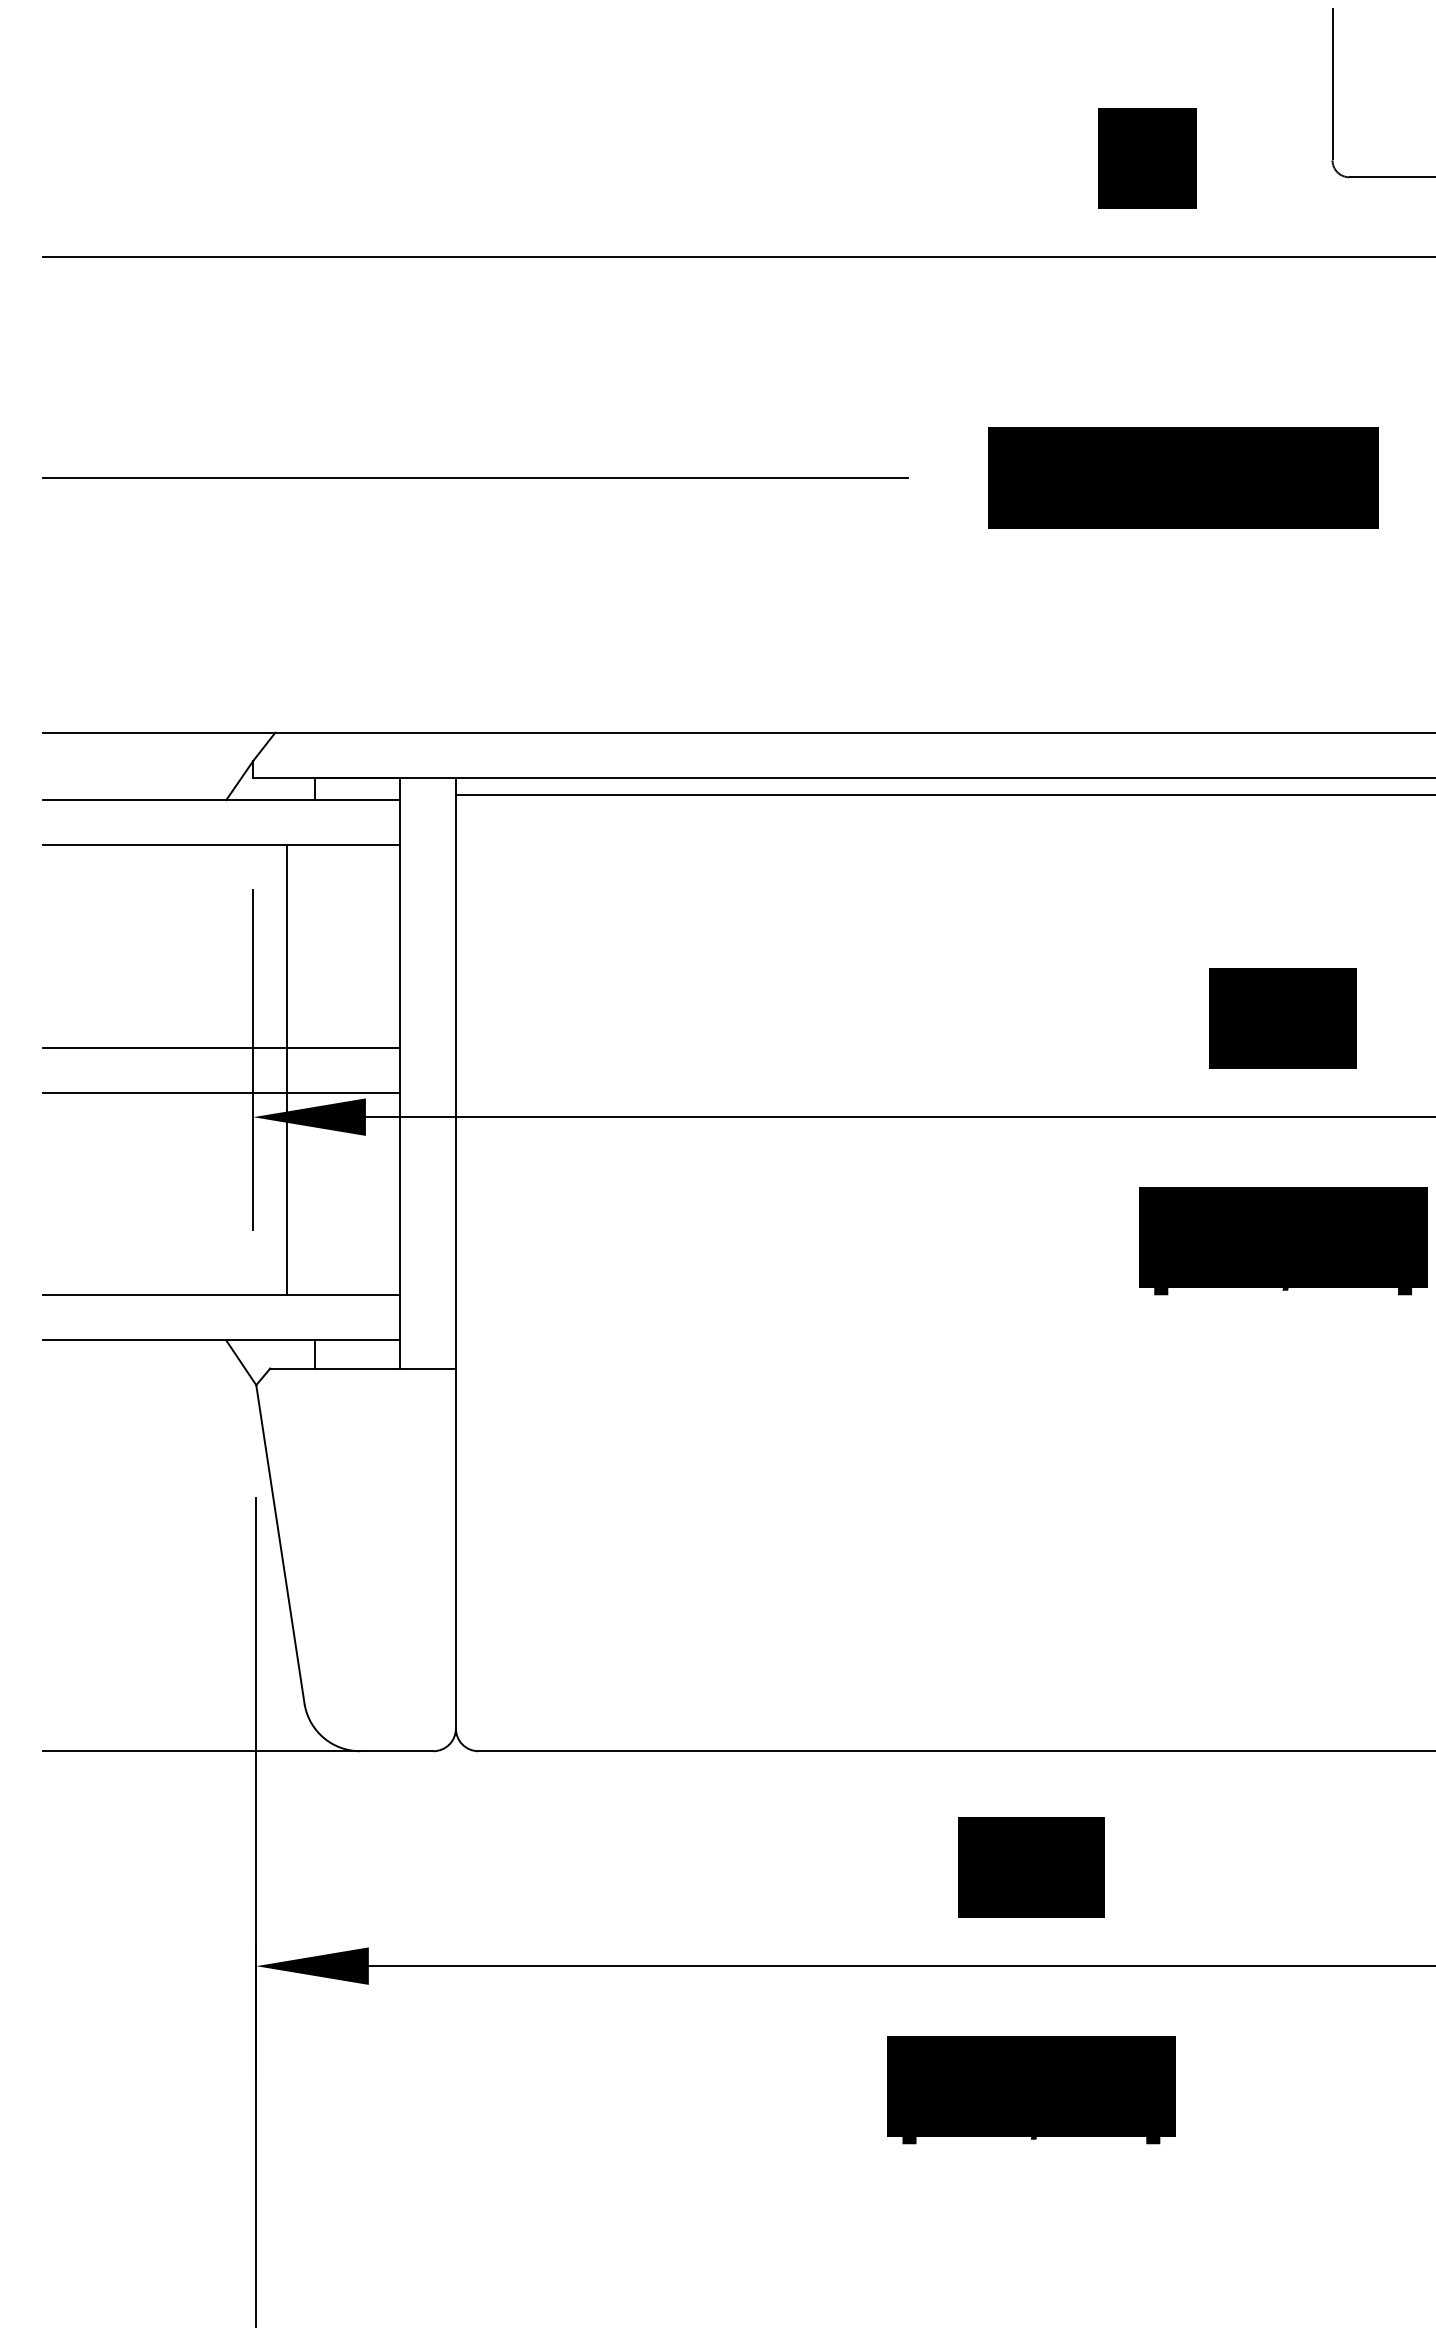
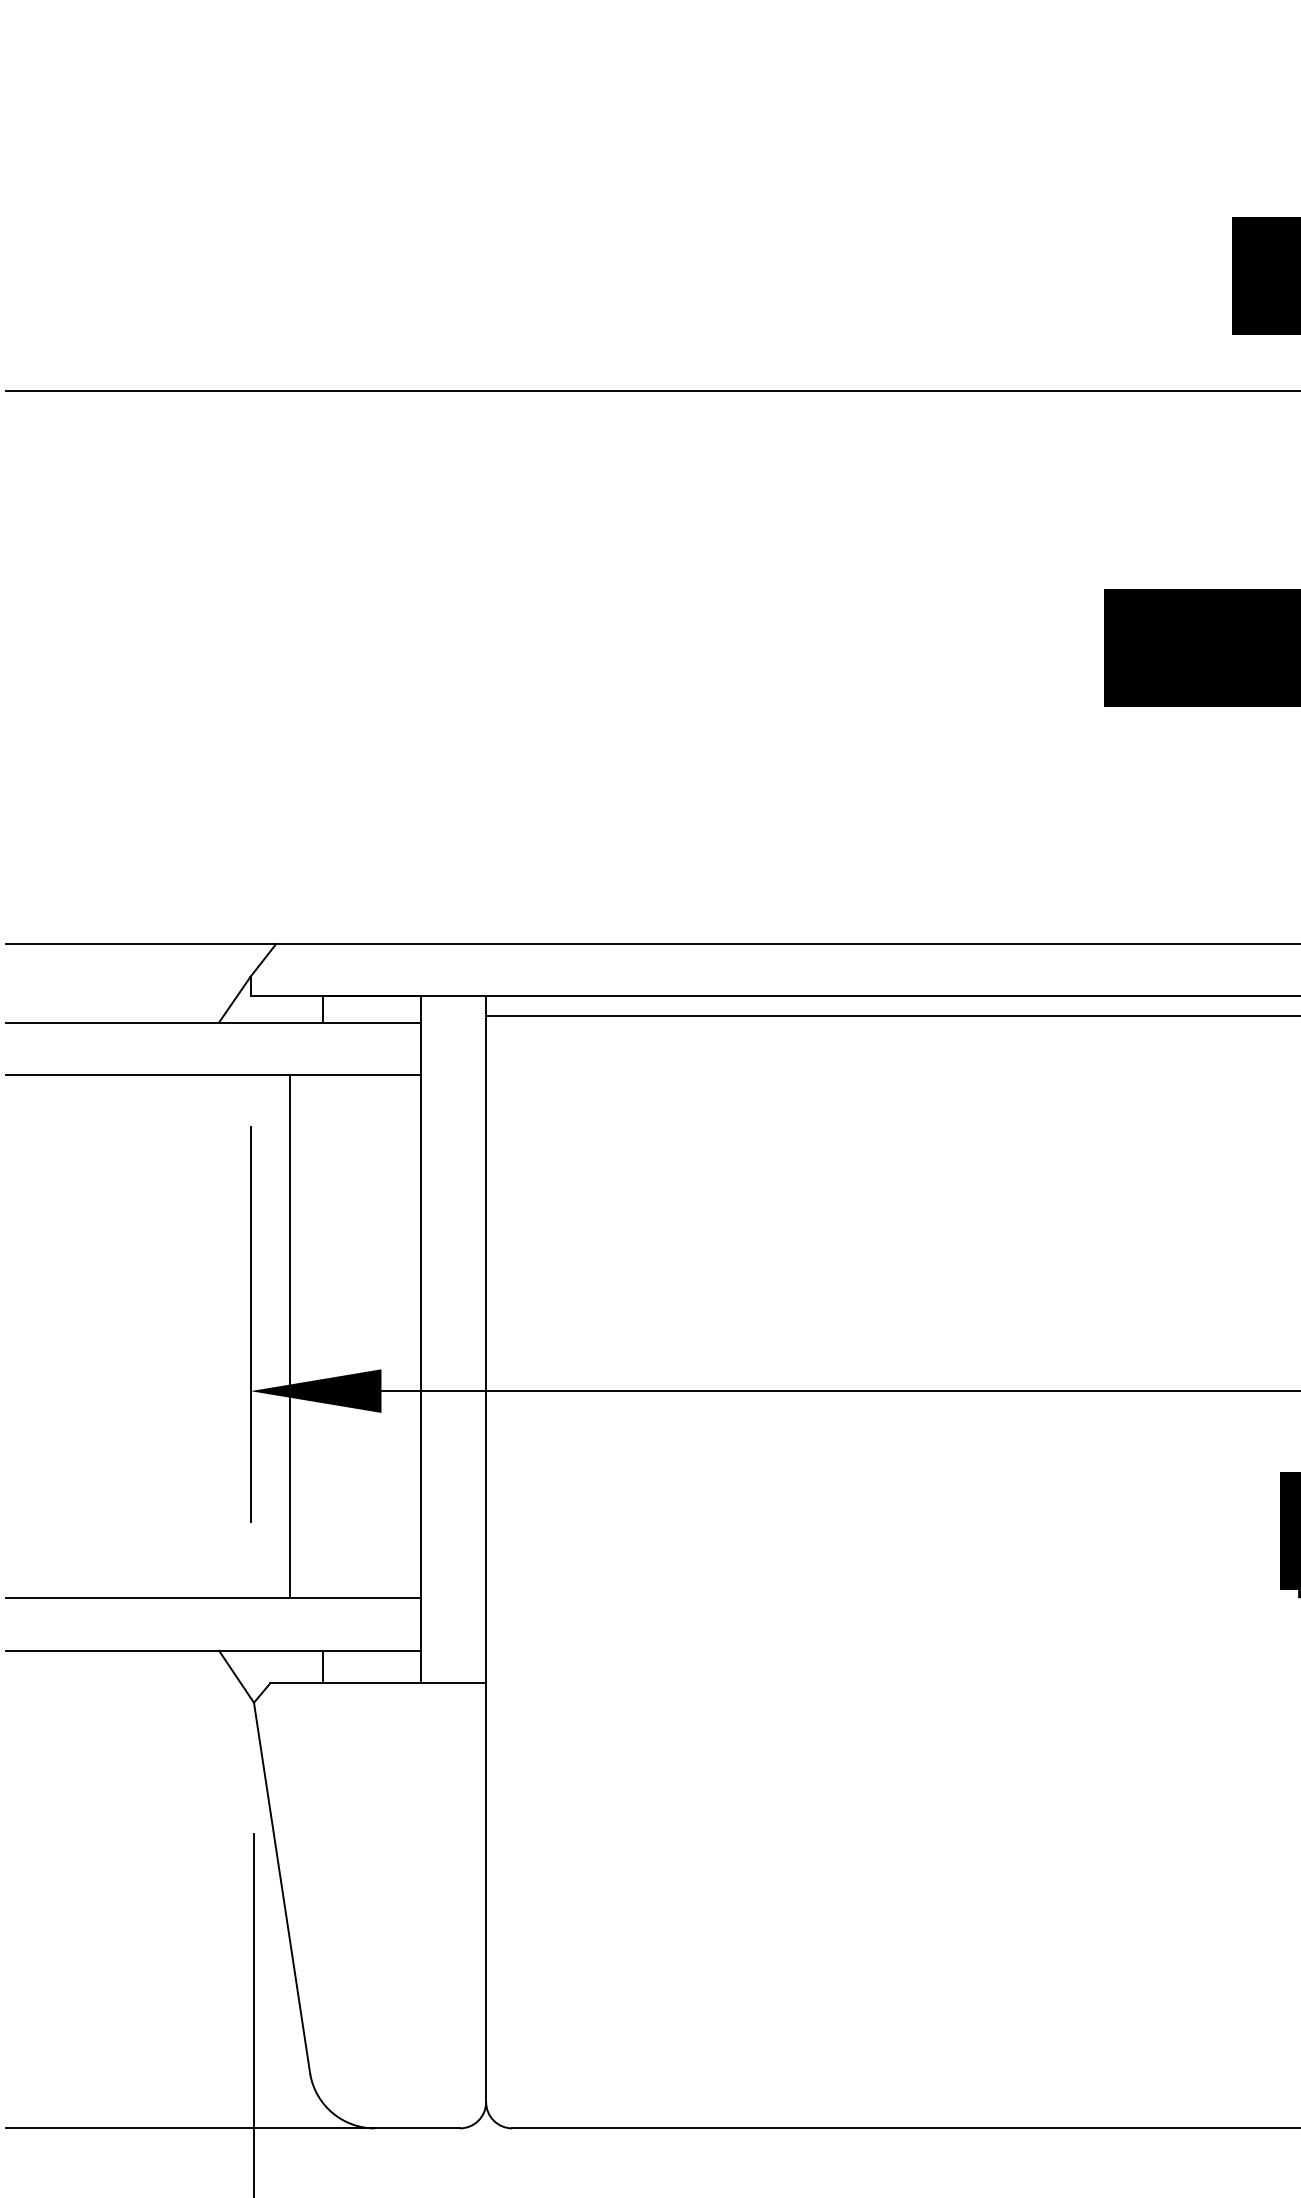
line: (474, 478) -> (507, 648), removed
line: (220, 1047) -> (212, 1310), removed
line: (220, 1092) -> (212, 1362), removed

